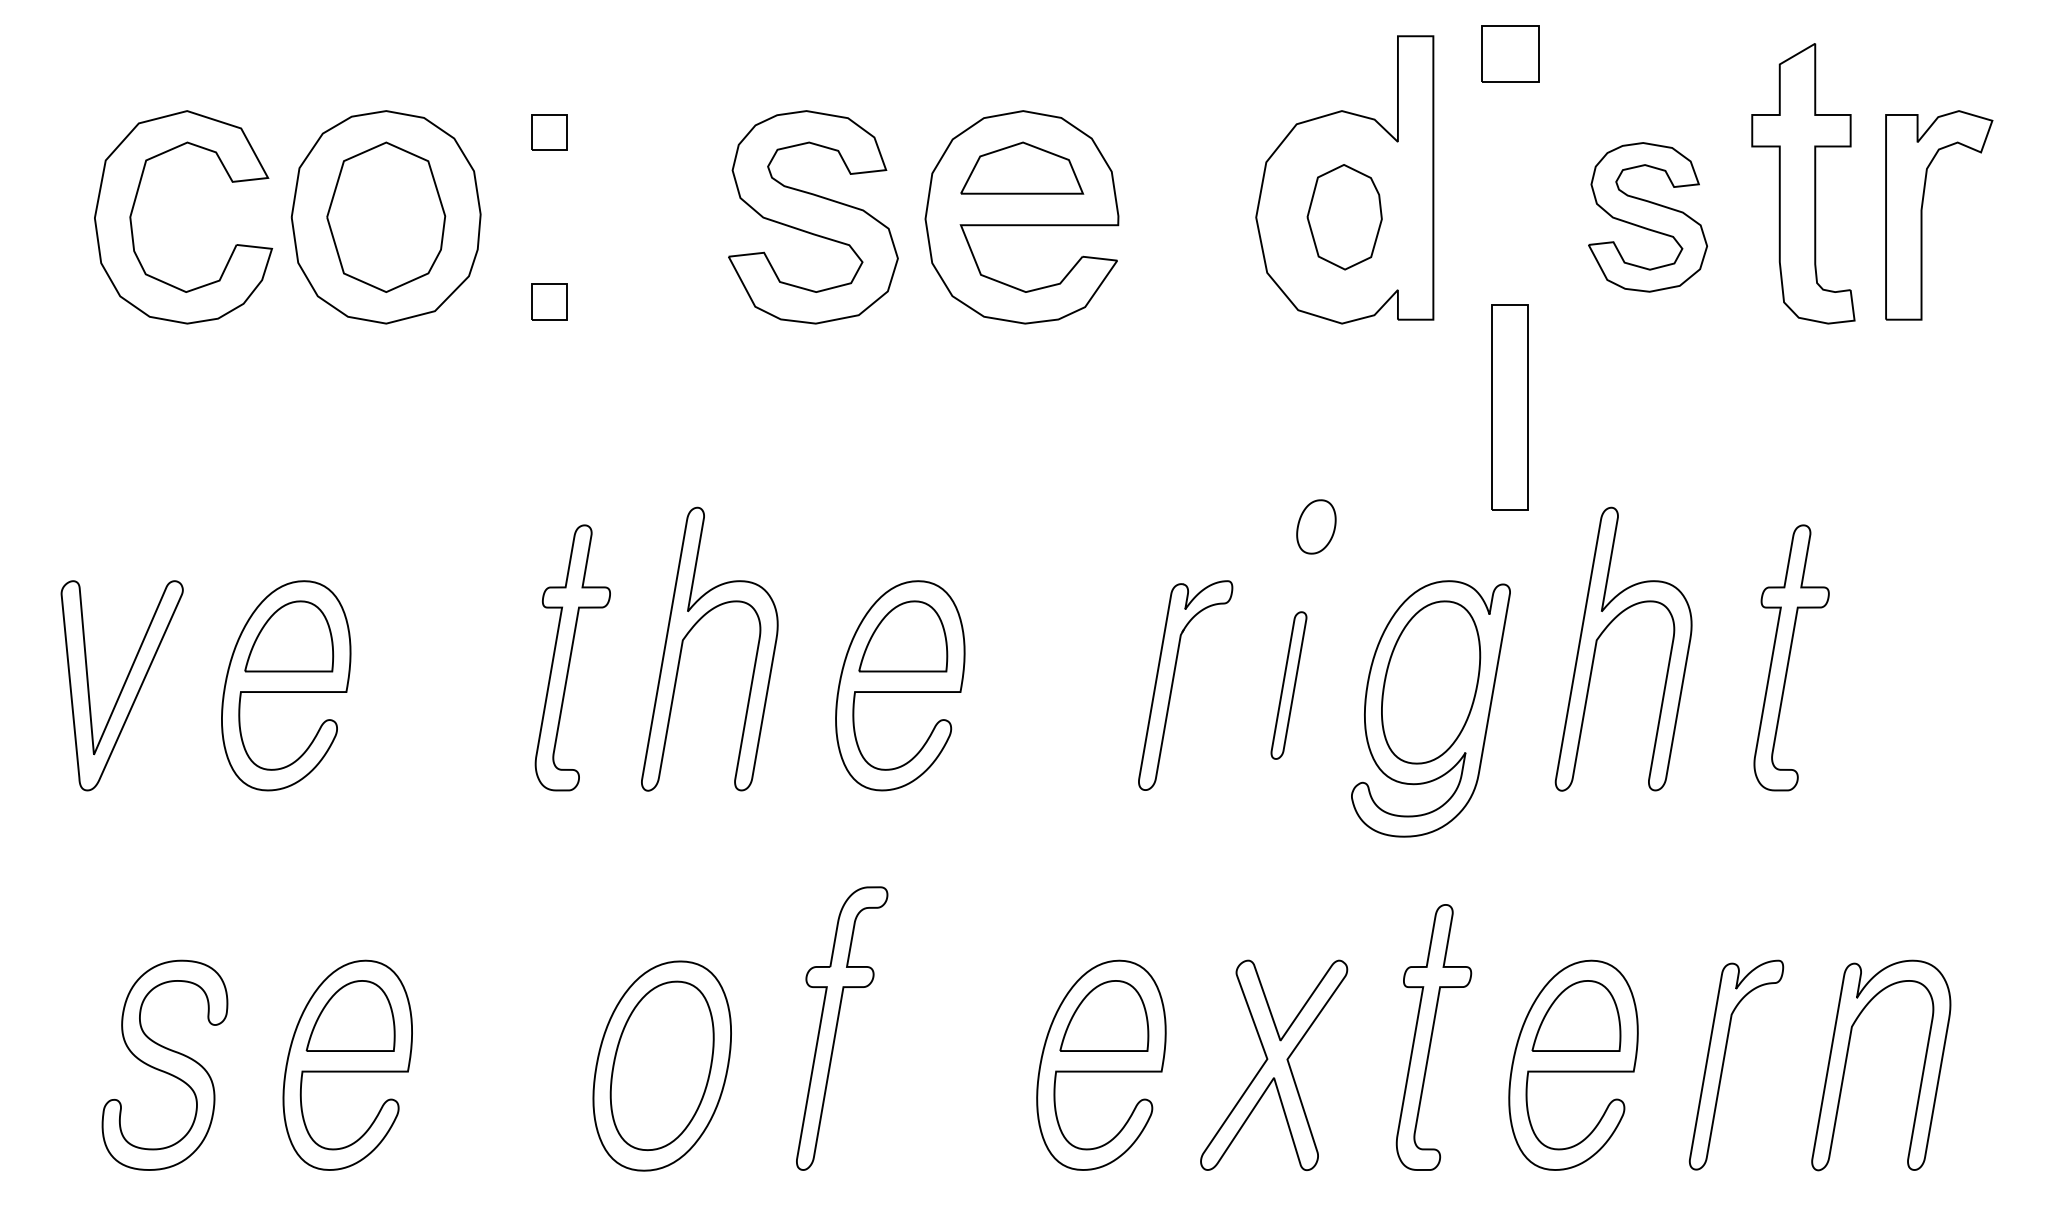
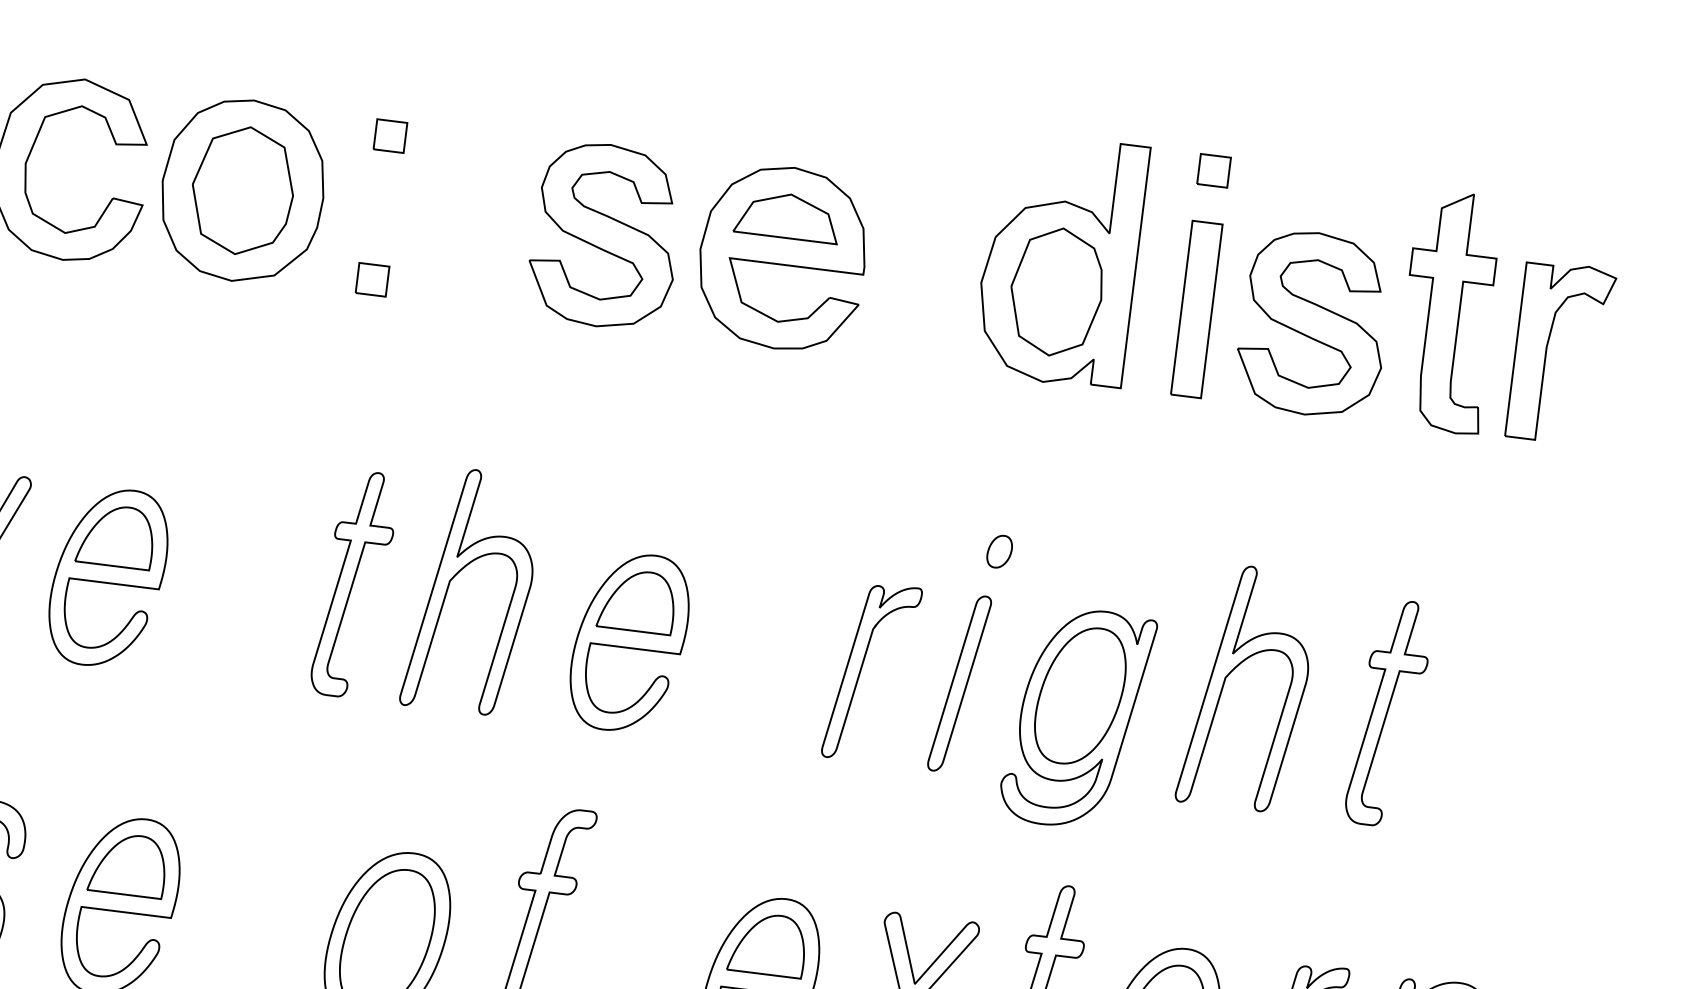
part: (1509, 53) -> (1213, 170), size x0.62
part: (1344, 216) -> (1056, 291), size x1.43
part: (1647, 217) -> (1313, 324), size x1.43
part: (1509, 407) -> (1196, 309), moved
part: (1316, 526) -> (999, 551), size x0.71
part: (1288, 685) -> (959, 683), size x1.43

